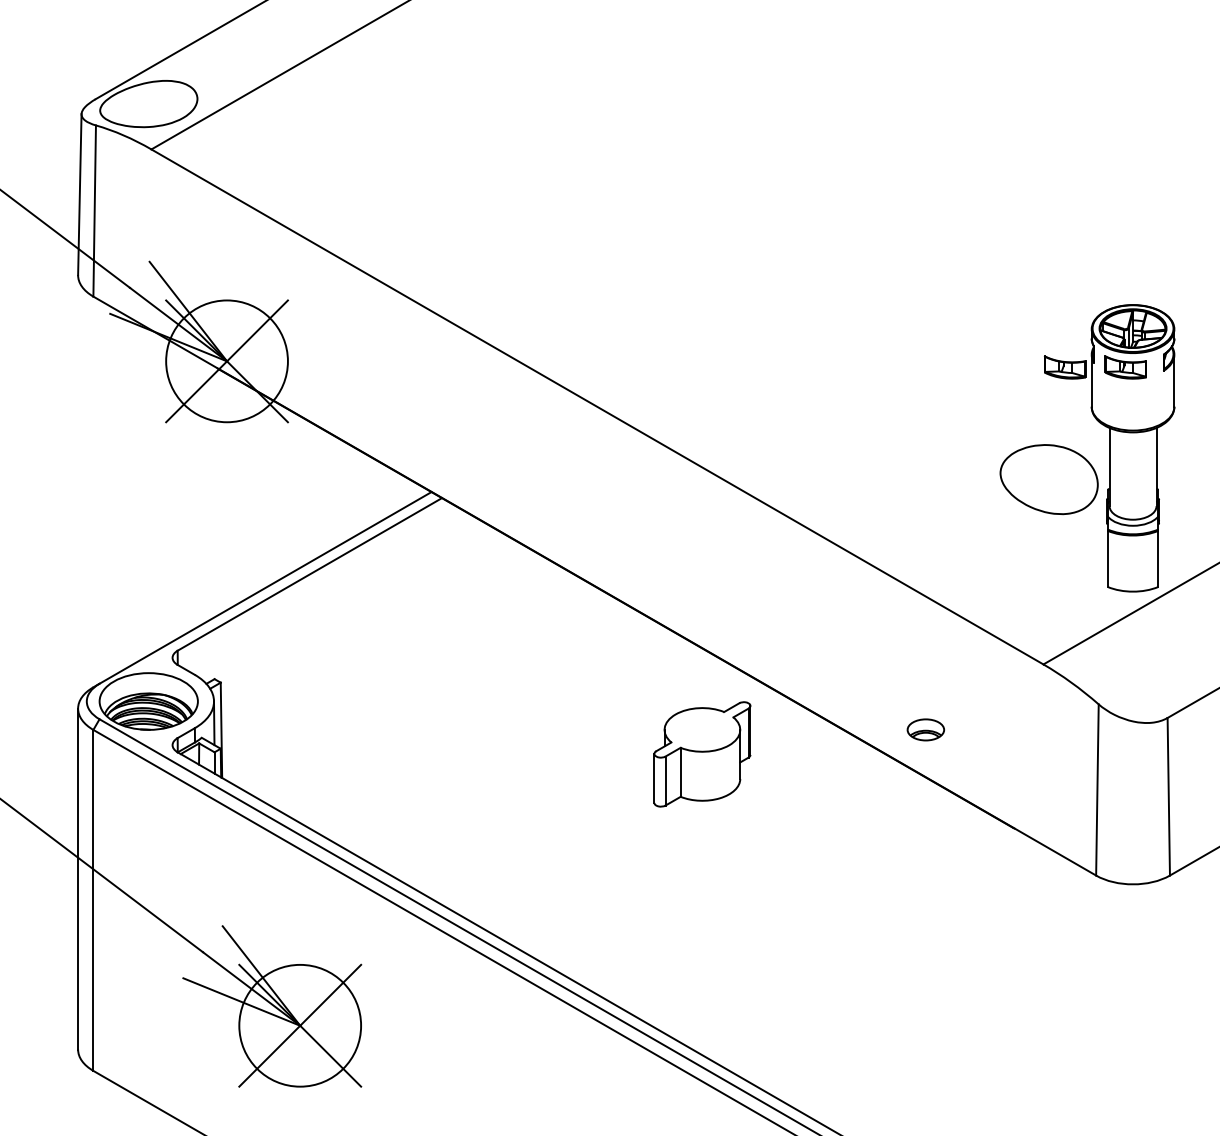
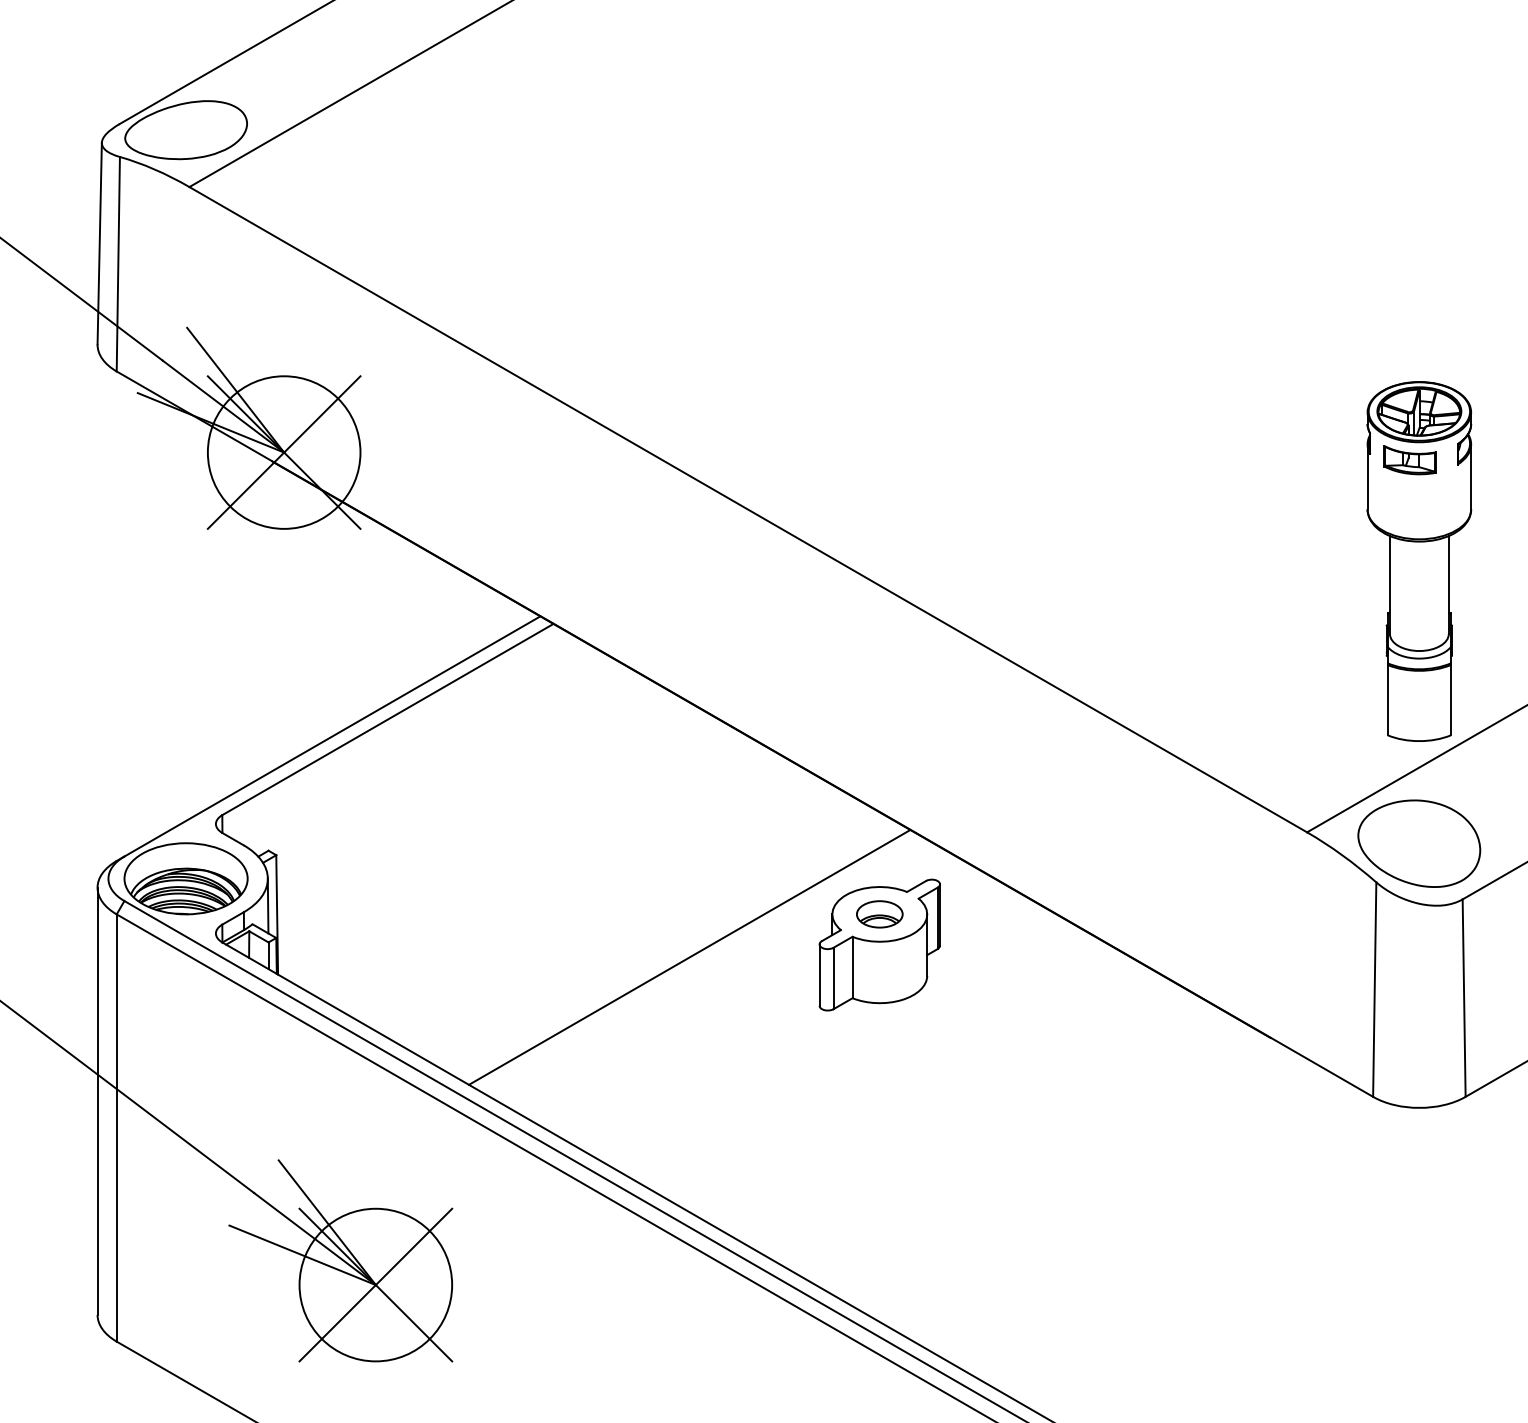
part: (1064, 367) -> (1333, 460), removed
part: (1049, 479) -> (1419, 843), moved
part: (925, 730) -> (879, 914), moved
line: (550, 764) -> (689, 957), added

